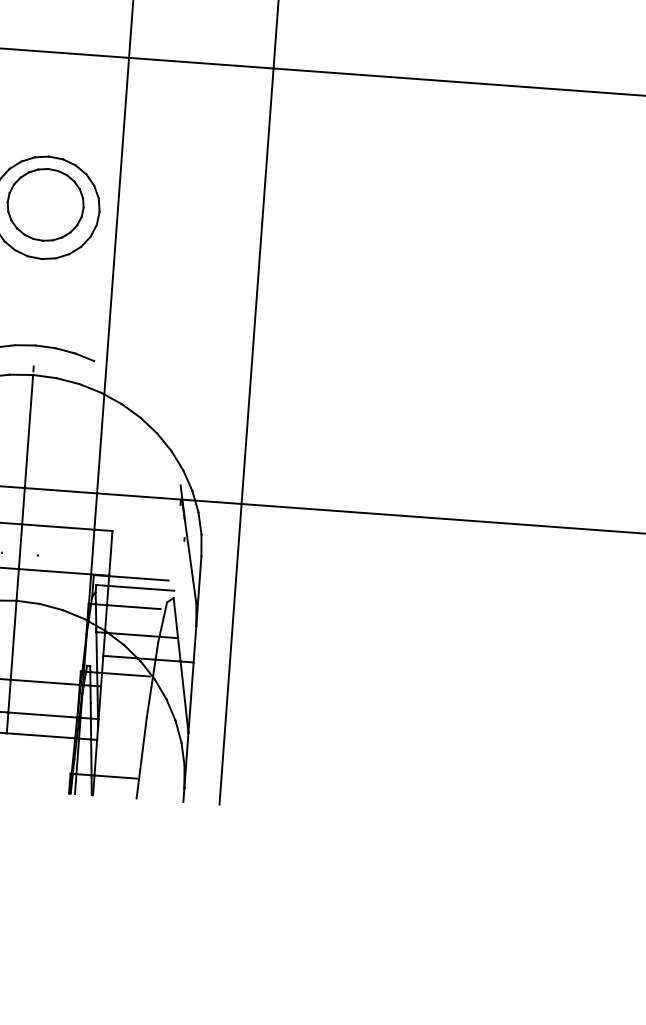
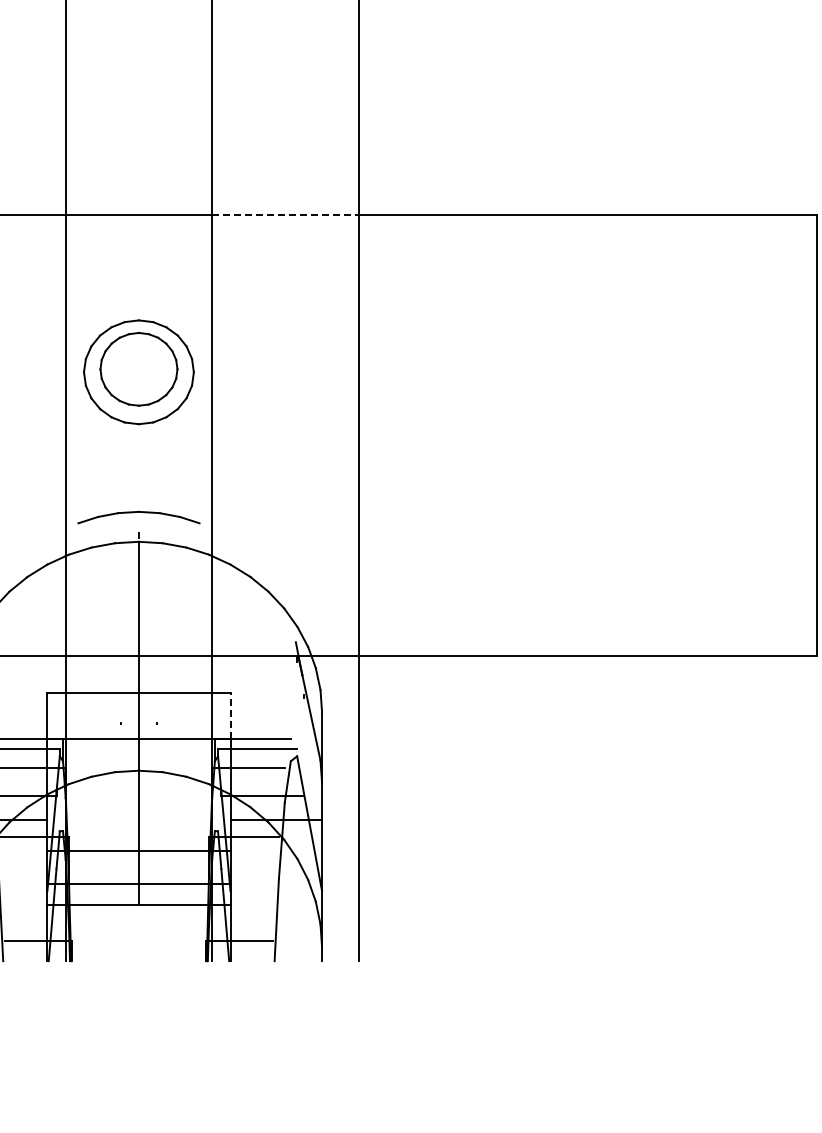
line: (201, 62) -> (285, 214), solid -> dashed
line: (110, 552) -> (230, 715), solid -> dashed

